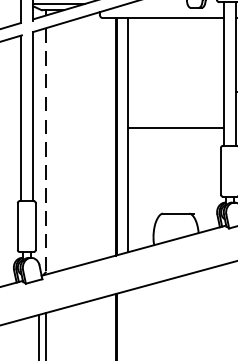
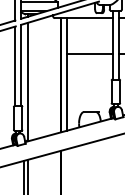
line: (175, 126) -> (89, 53), moved
line: (46, 151) -> (27, 82), dashed -> solid

